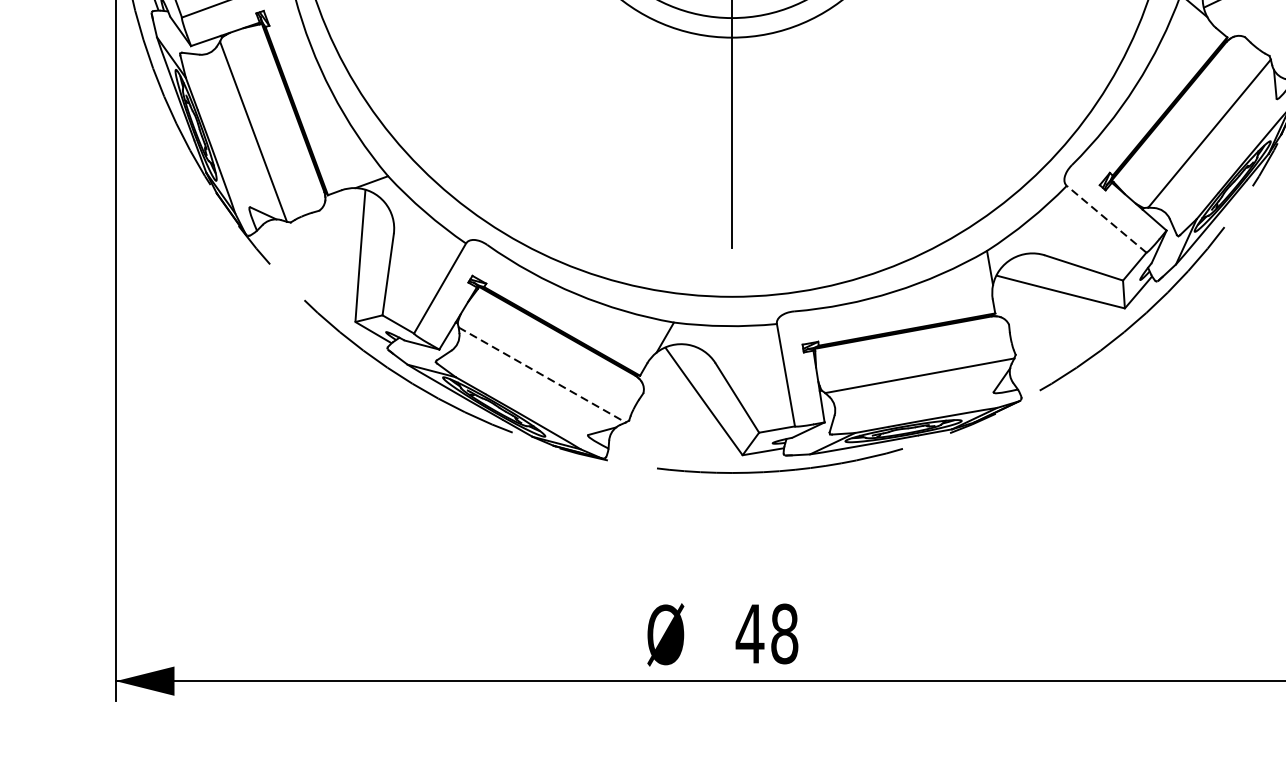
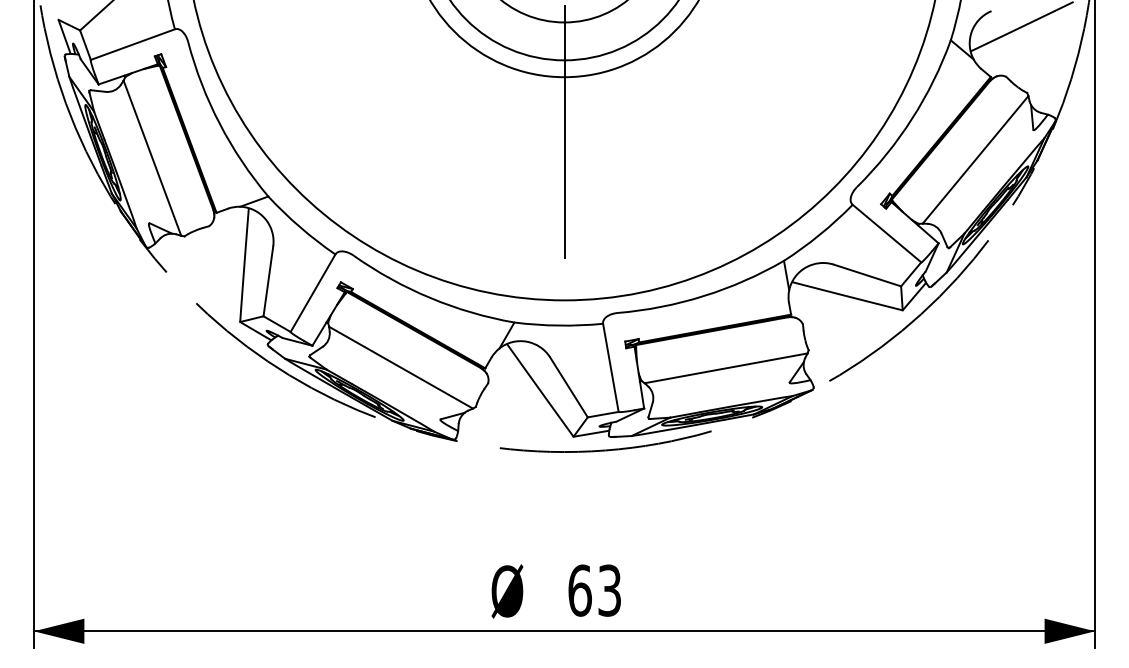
line: (1106, 219) -> (886, 233), dashed -> solid
line: (542, 374) -> (401, 367), dashed -> solid
text: (766, 633) -> (594, 590), 48 -> 63

